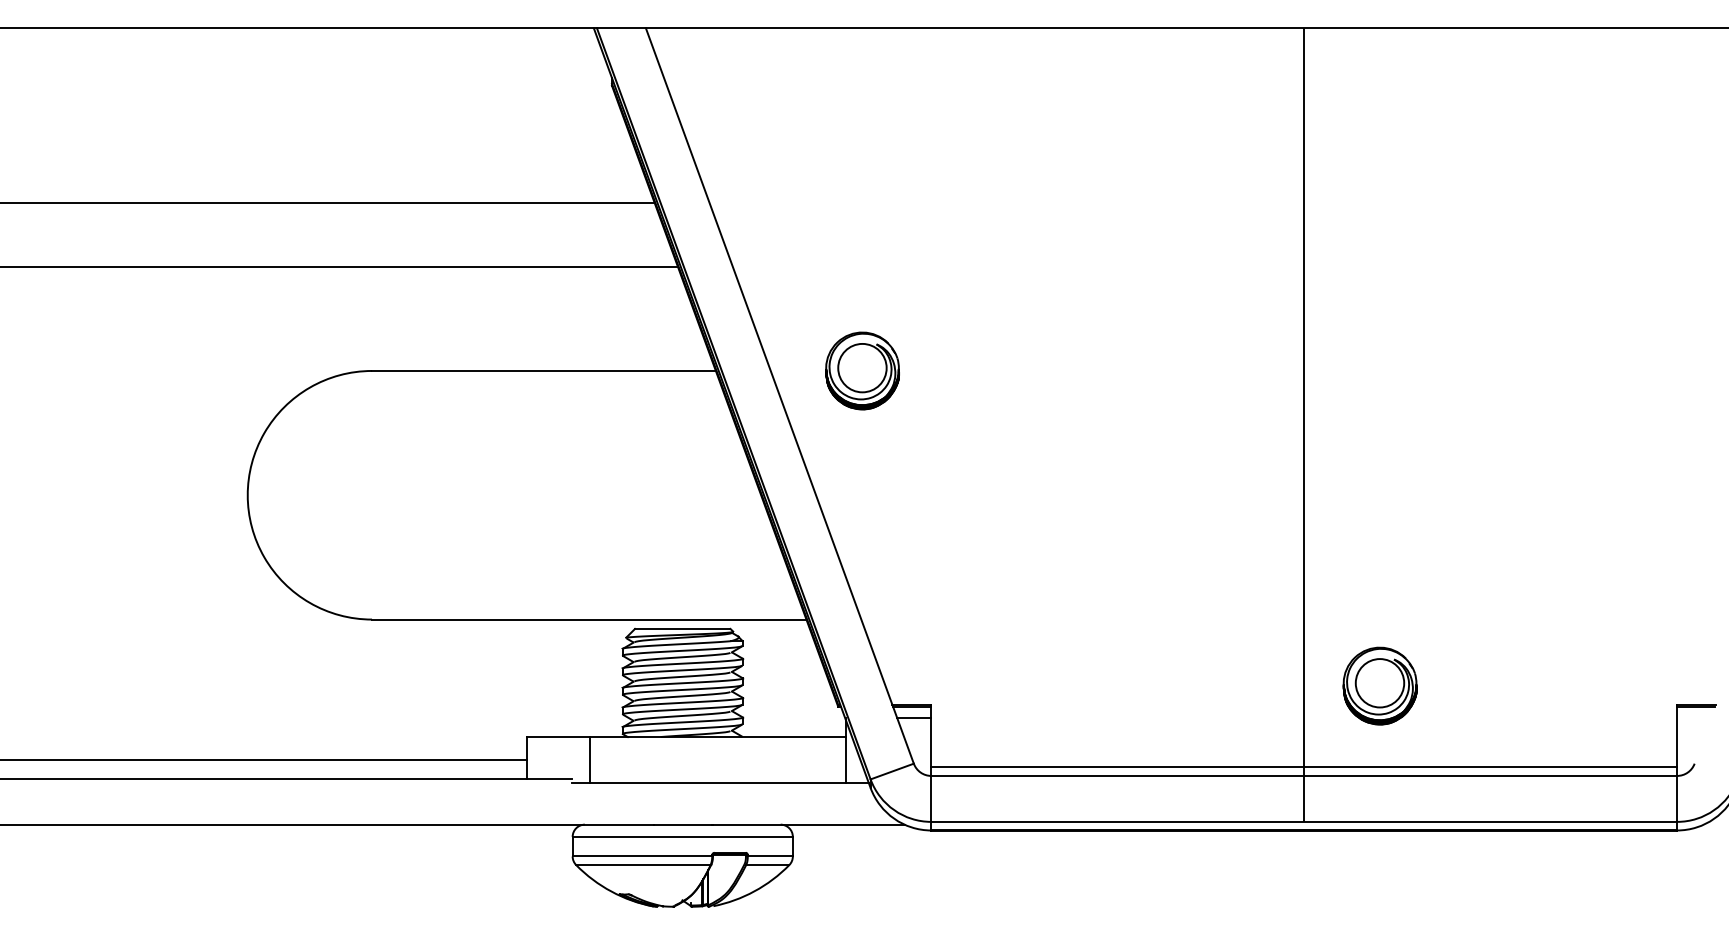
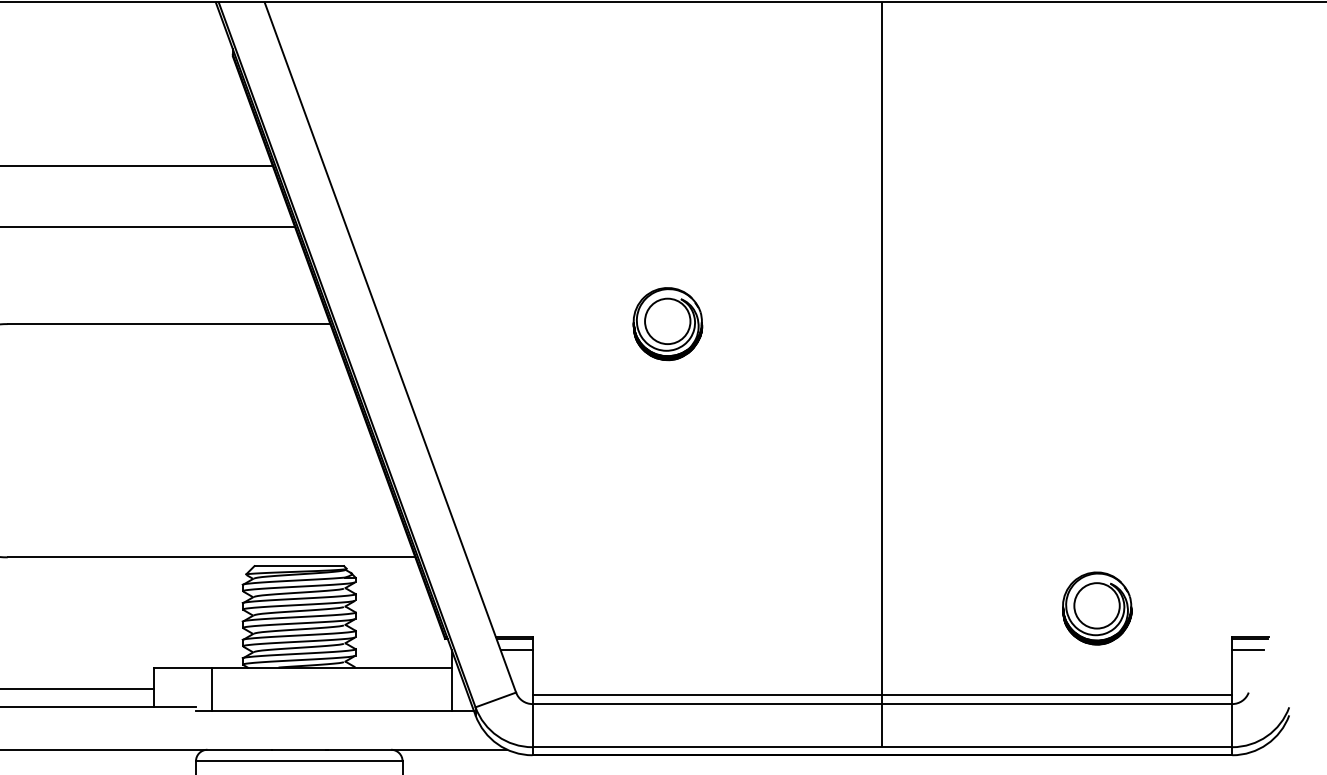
part: (862, 370) -> (667, 323), moved
part: (1379, 685) -> (1096, 607), moved
line: (1694, 718) -> (1248, 650), added

